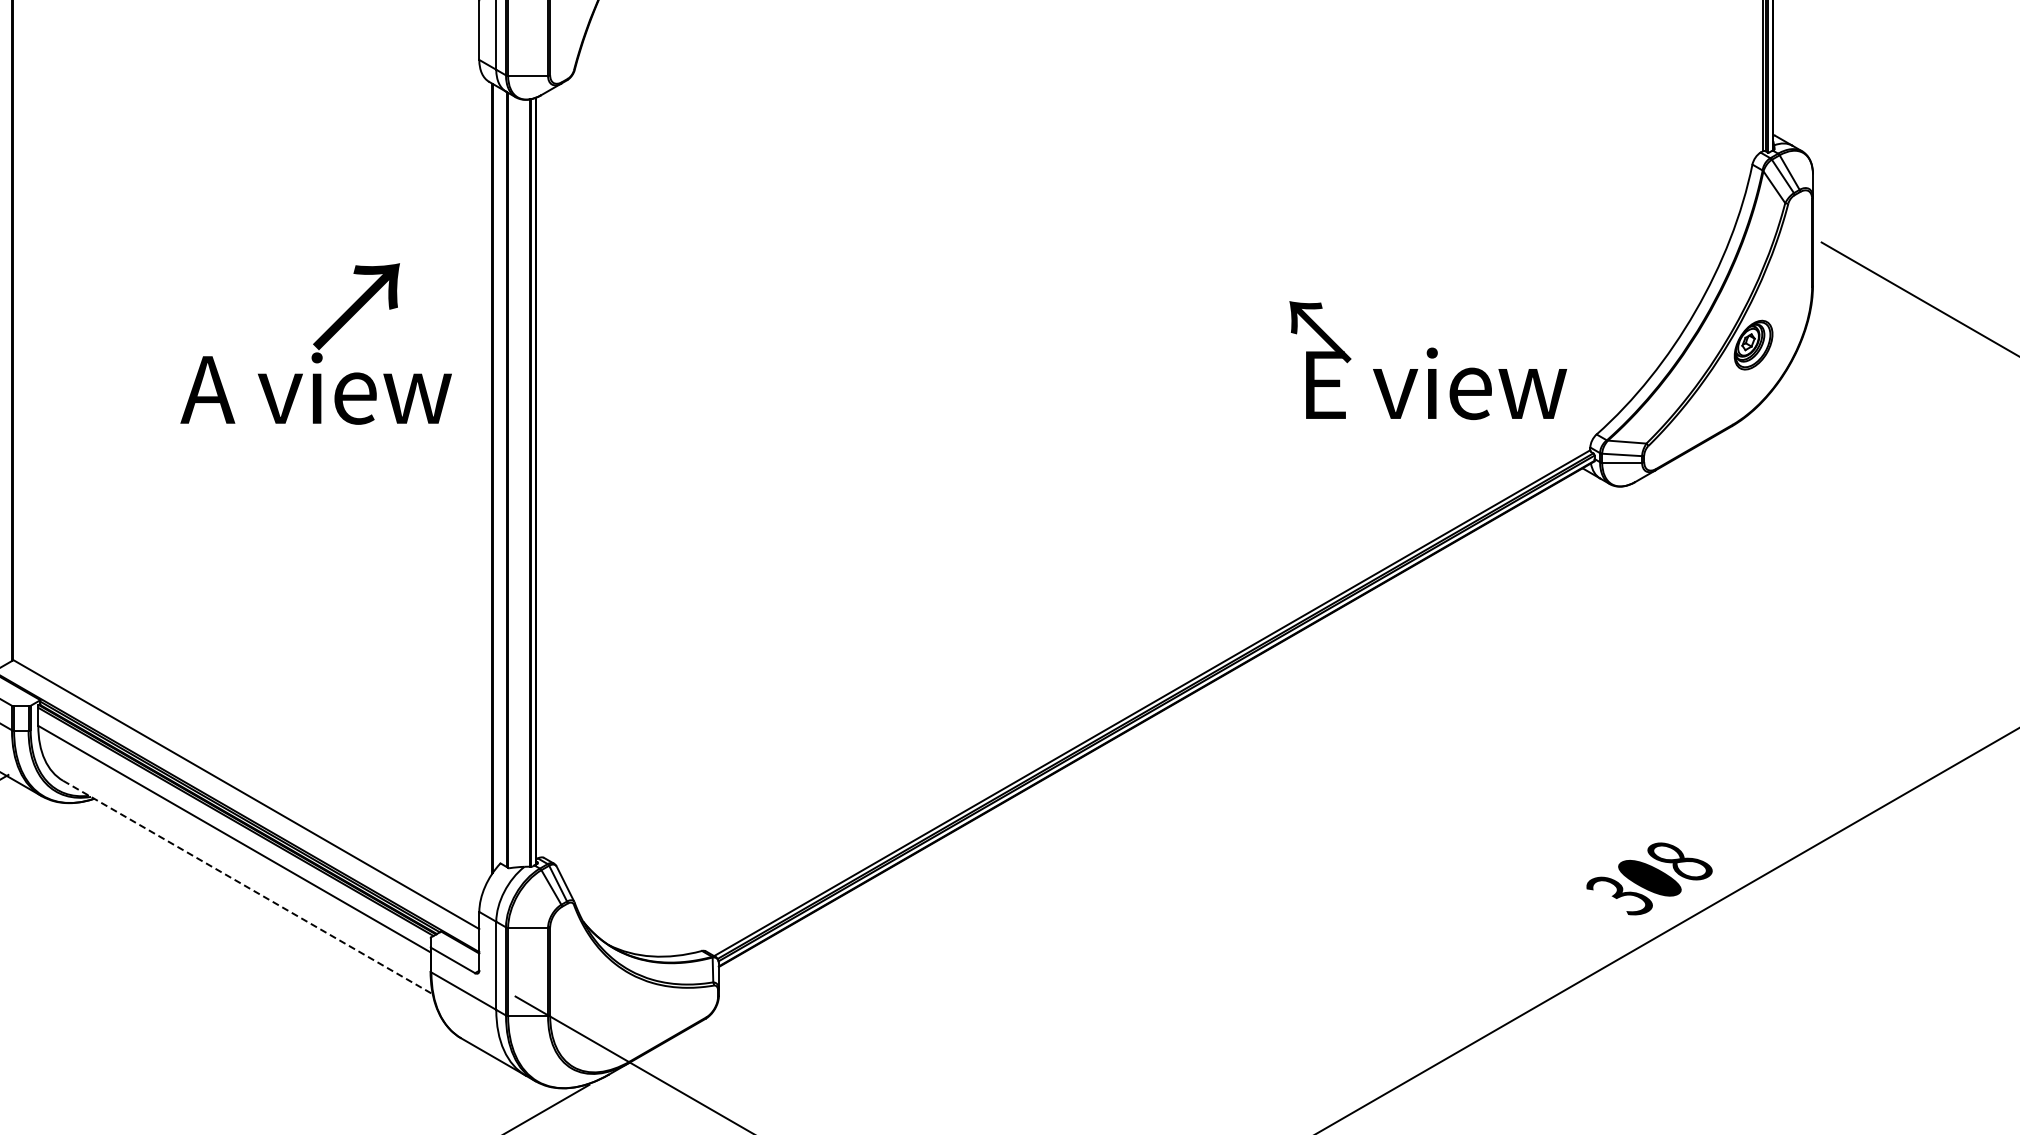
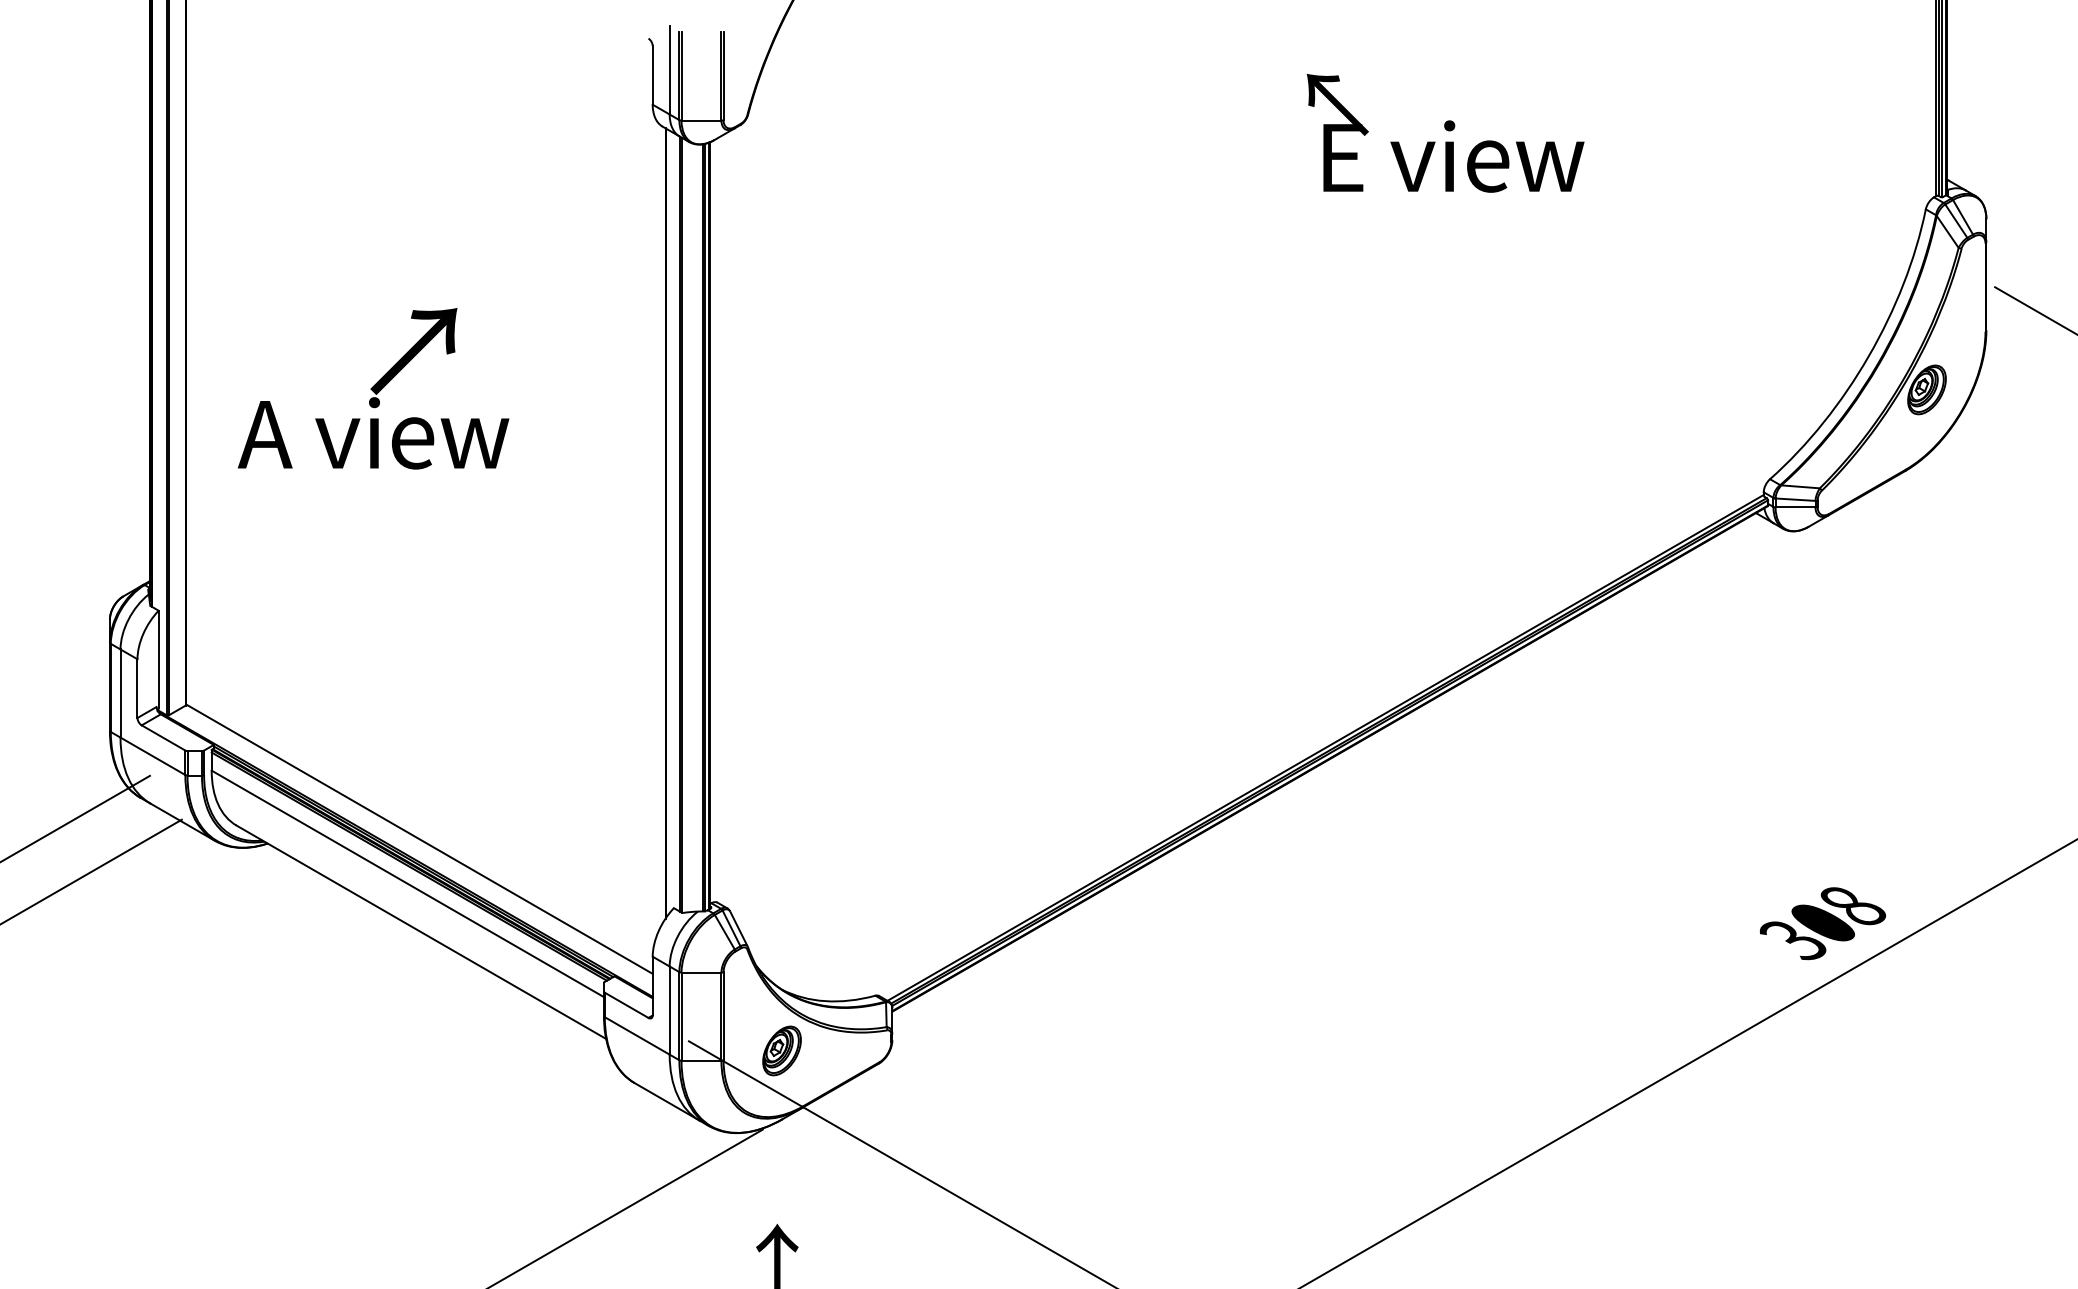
text: (316, 343) -> (373, 388), moved
text: (1428, 360) -> (1445, 133), moved
line: (248, 887) -> (421, 932), dashed -> solid
part: (608, 1005) -> (781, 1050), added

